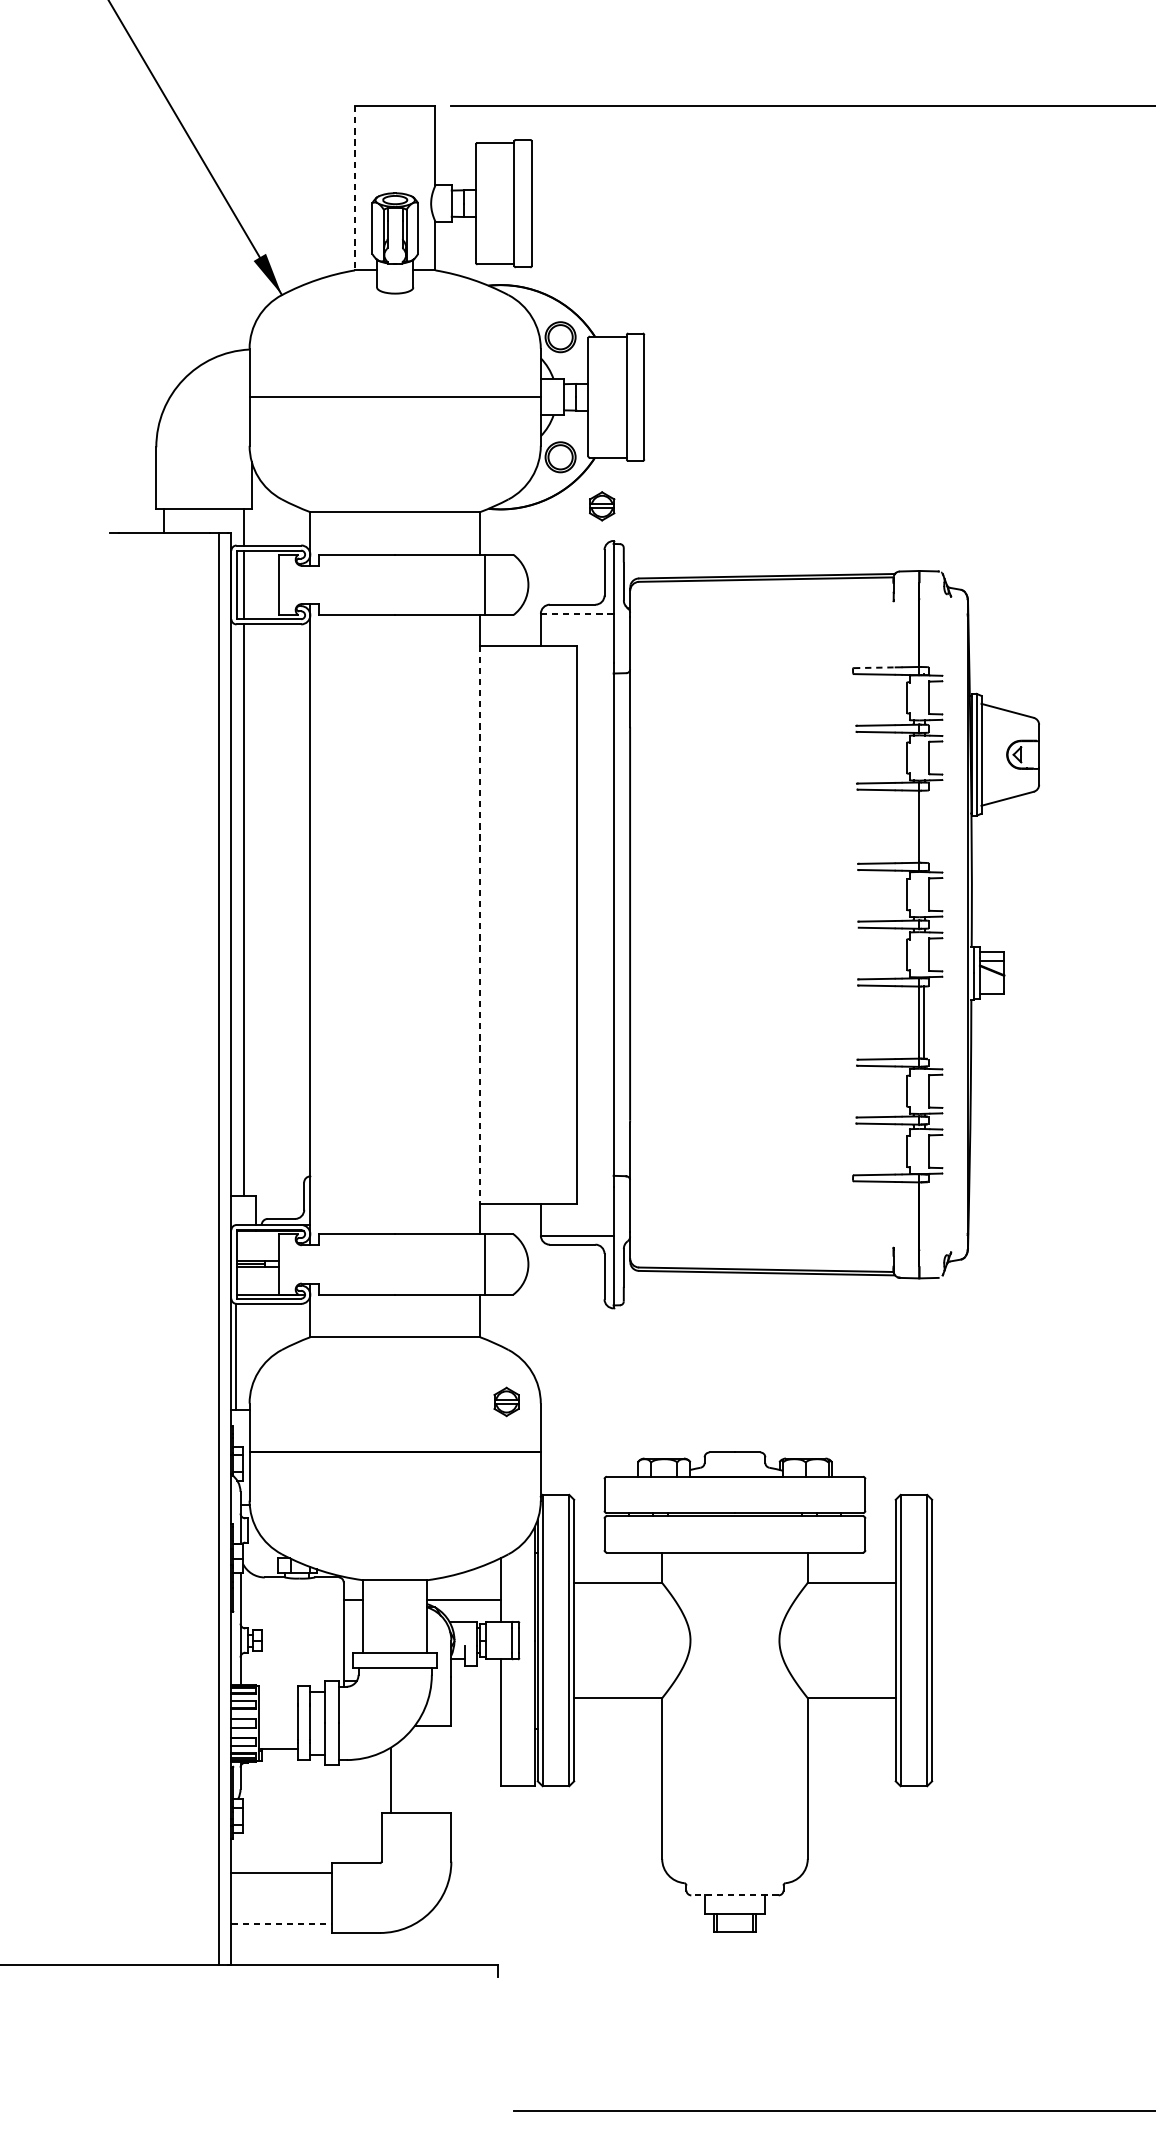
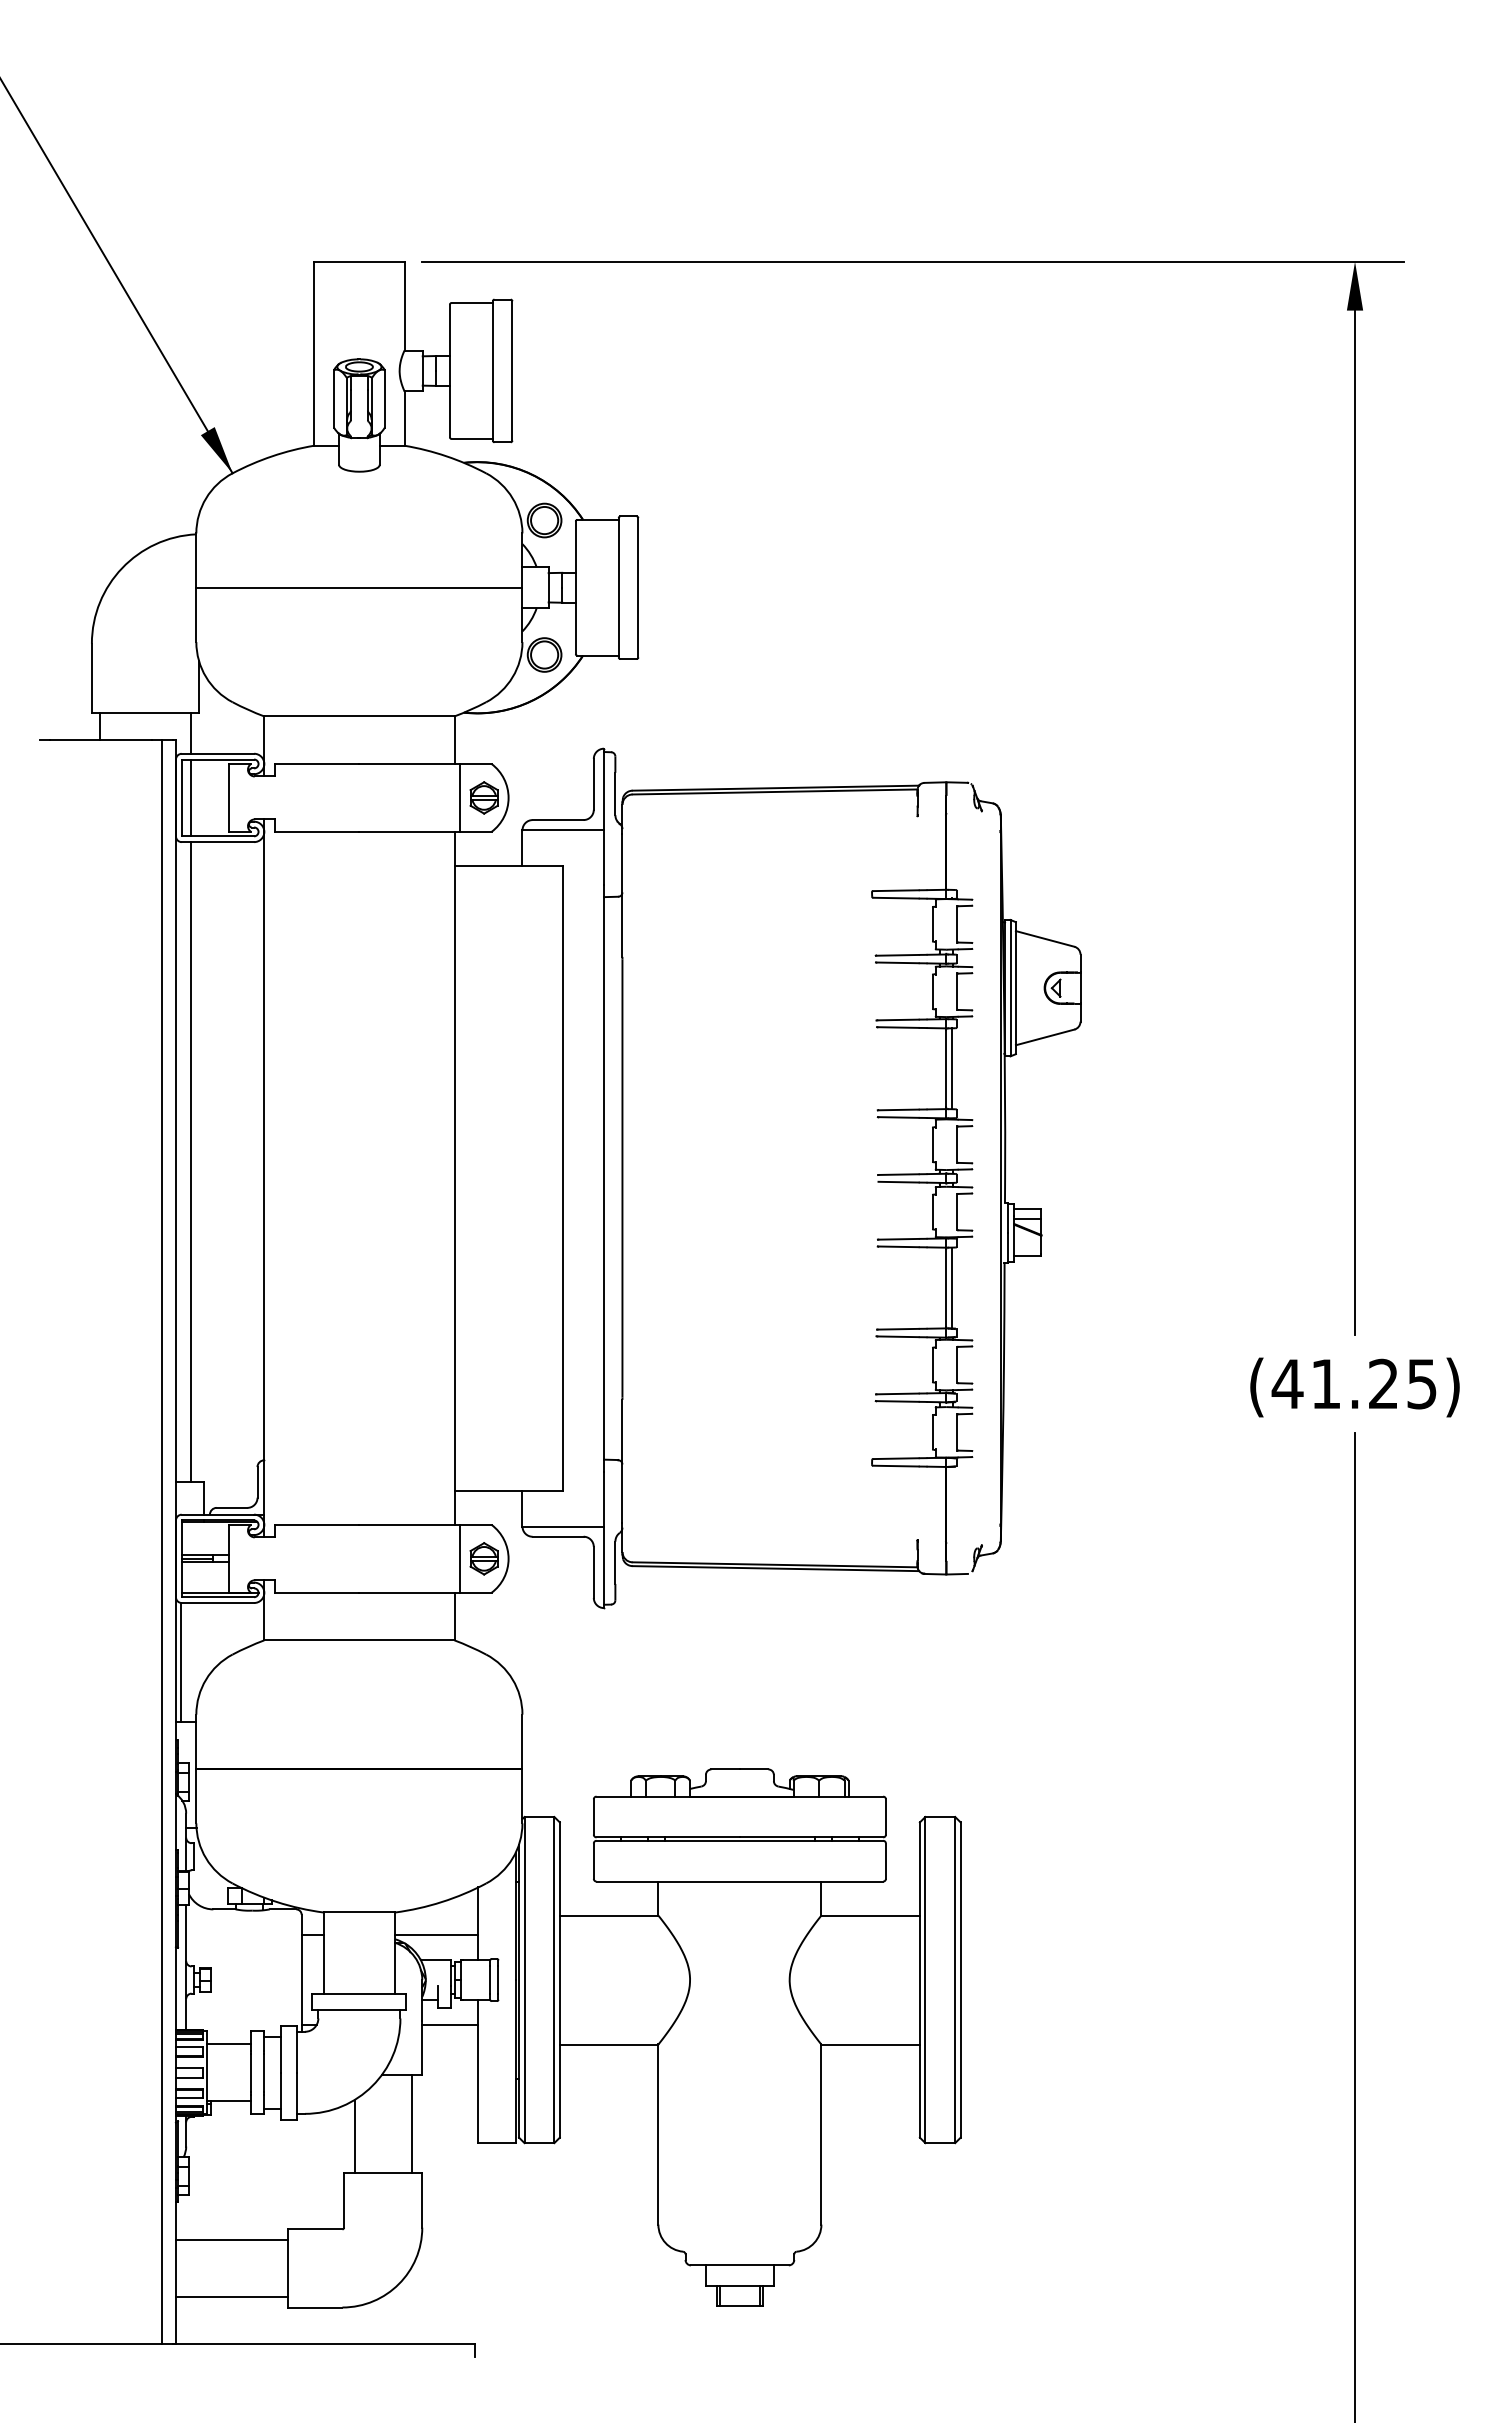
line: (355, 188) -> (314, 354), dashed -> solid
part: (601, 505) -> (483, 797), moved
line: (577, 614) -> (563, 830), dashed -> solid
line: (873, 667) -> (895, 890), dashed -> solid
line: (923, 826) -> (951, 1068), added
line: (480, 924) -> (454, 1178), dashed -> solid
part: (506, 1401) -> (483, 1558), moved
line: (476, 1681) -> (450, 2025), added
line: (278, 1698) -> (228, 2044), added
line: (441, 1769) -> (411, 2124), added
line: (734, 1895) -> (739, 2265), dashed -> solid
line: (281, 1923) -> (232, 2296), dashed -> solid

